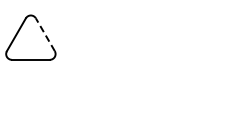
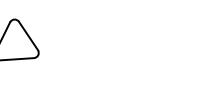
line: (45, 34) -> (28, 35), dashed -> solid

